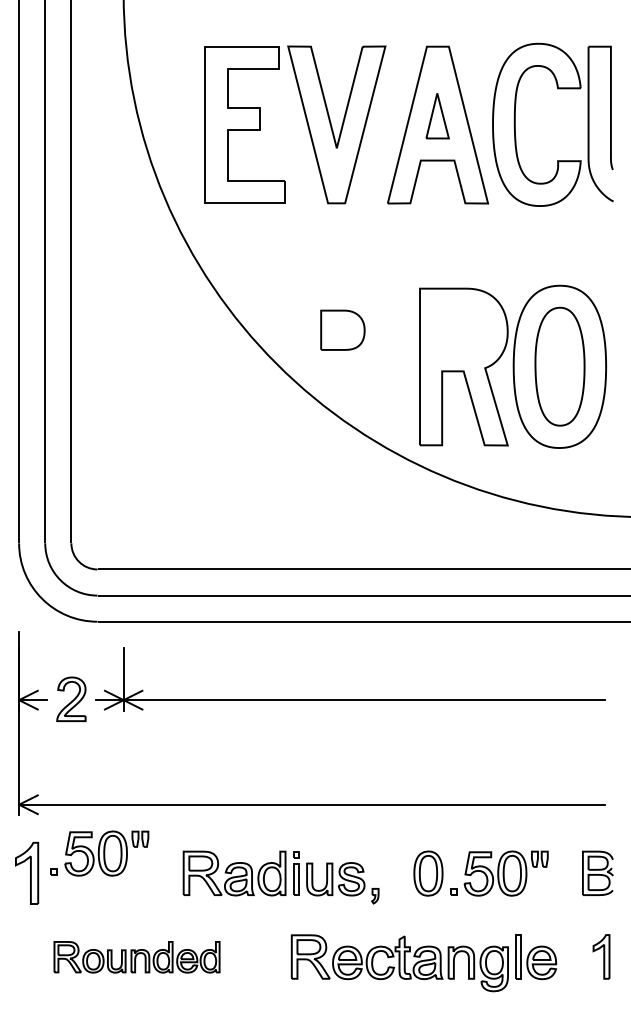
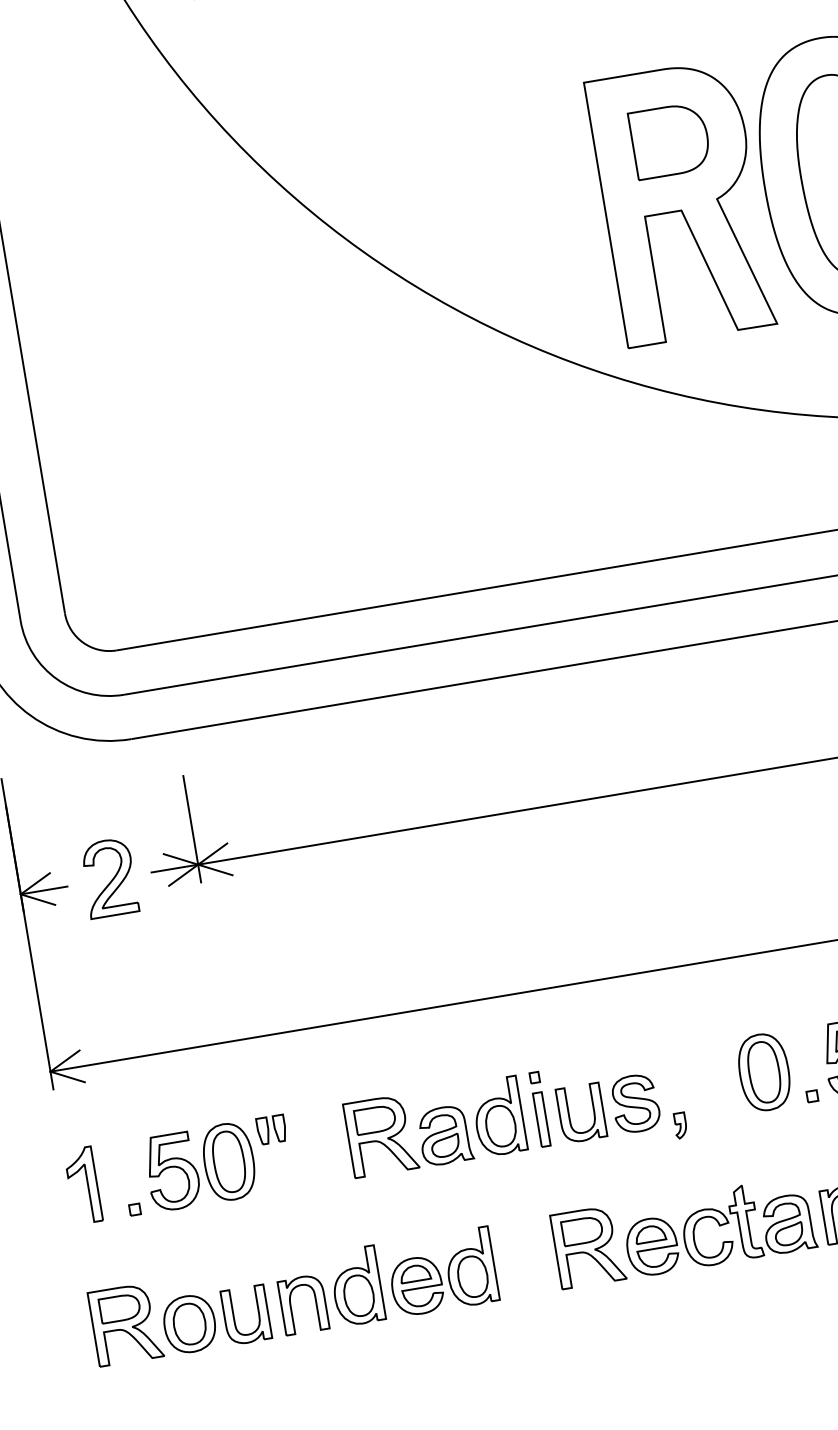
part: (342, 329) -> (669, 139), moved
part: (99, 853) -> (206, 1165), moved
part: (26, 872) -> (82, 1184), size x0.71
part: (136, 957) -> (292, 1297), size x1.43

